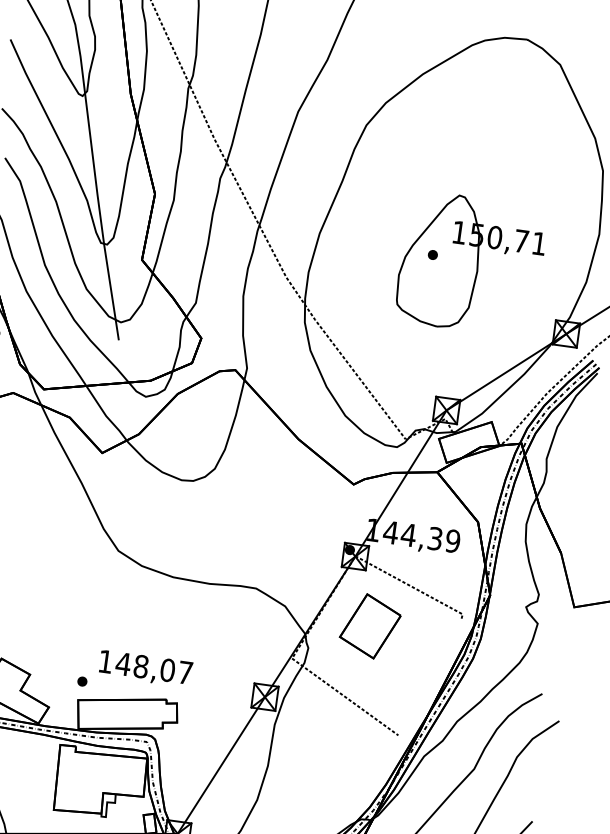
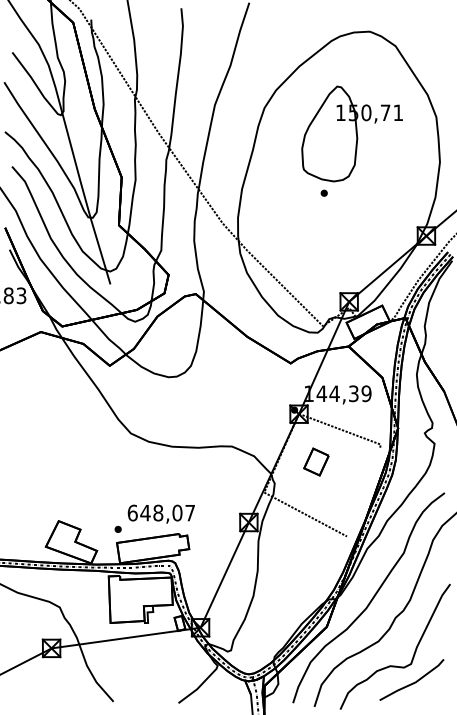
part: (470, 263) -> (351, 133), moved
part: (370, 625) -> (316, 461), size x0.6
text: (105, 660) -> (132, 512), 148,07 -> 648,07

